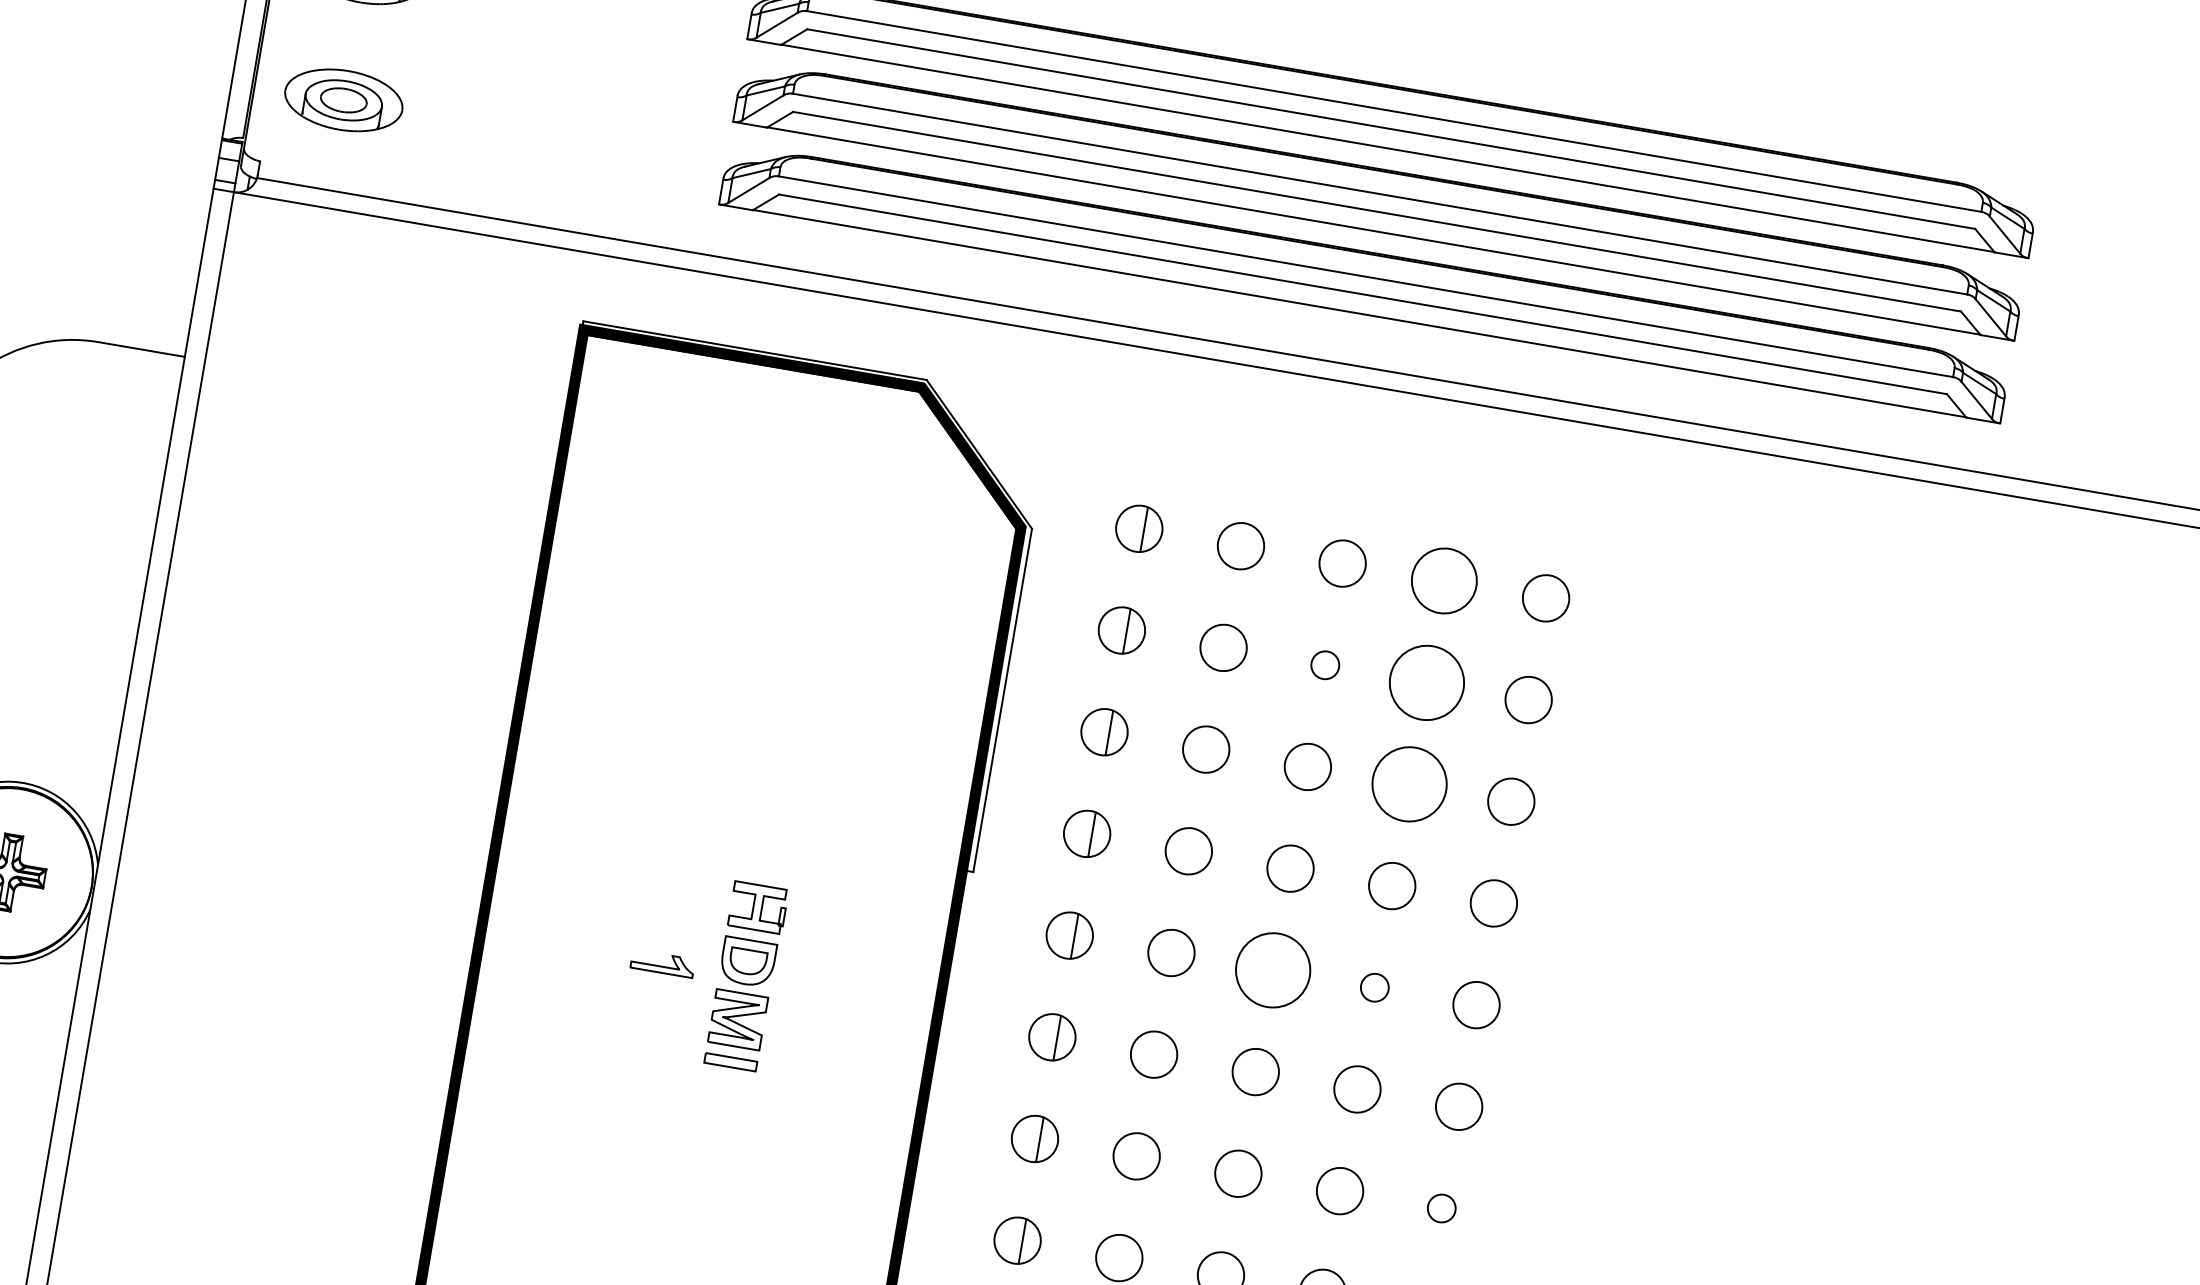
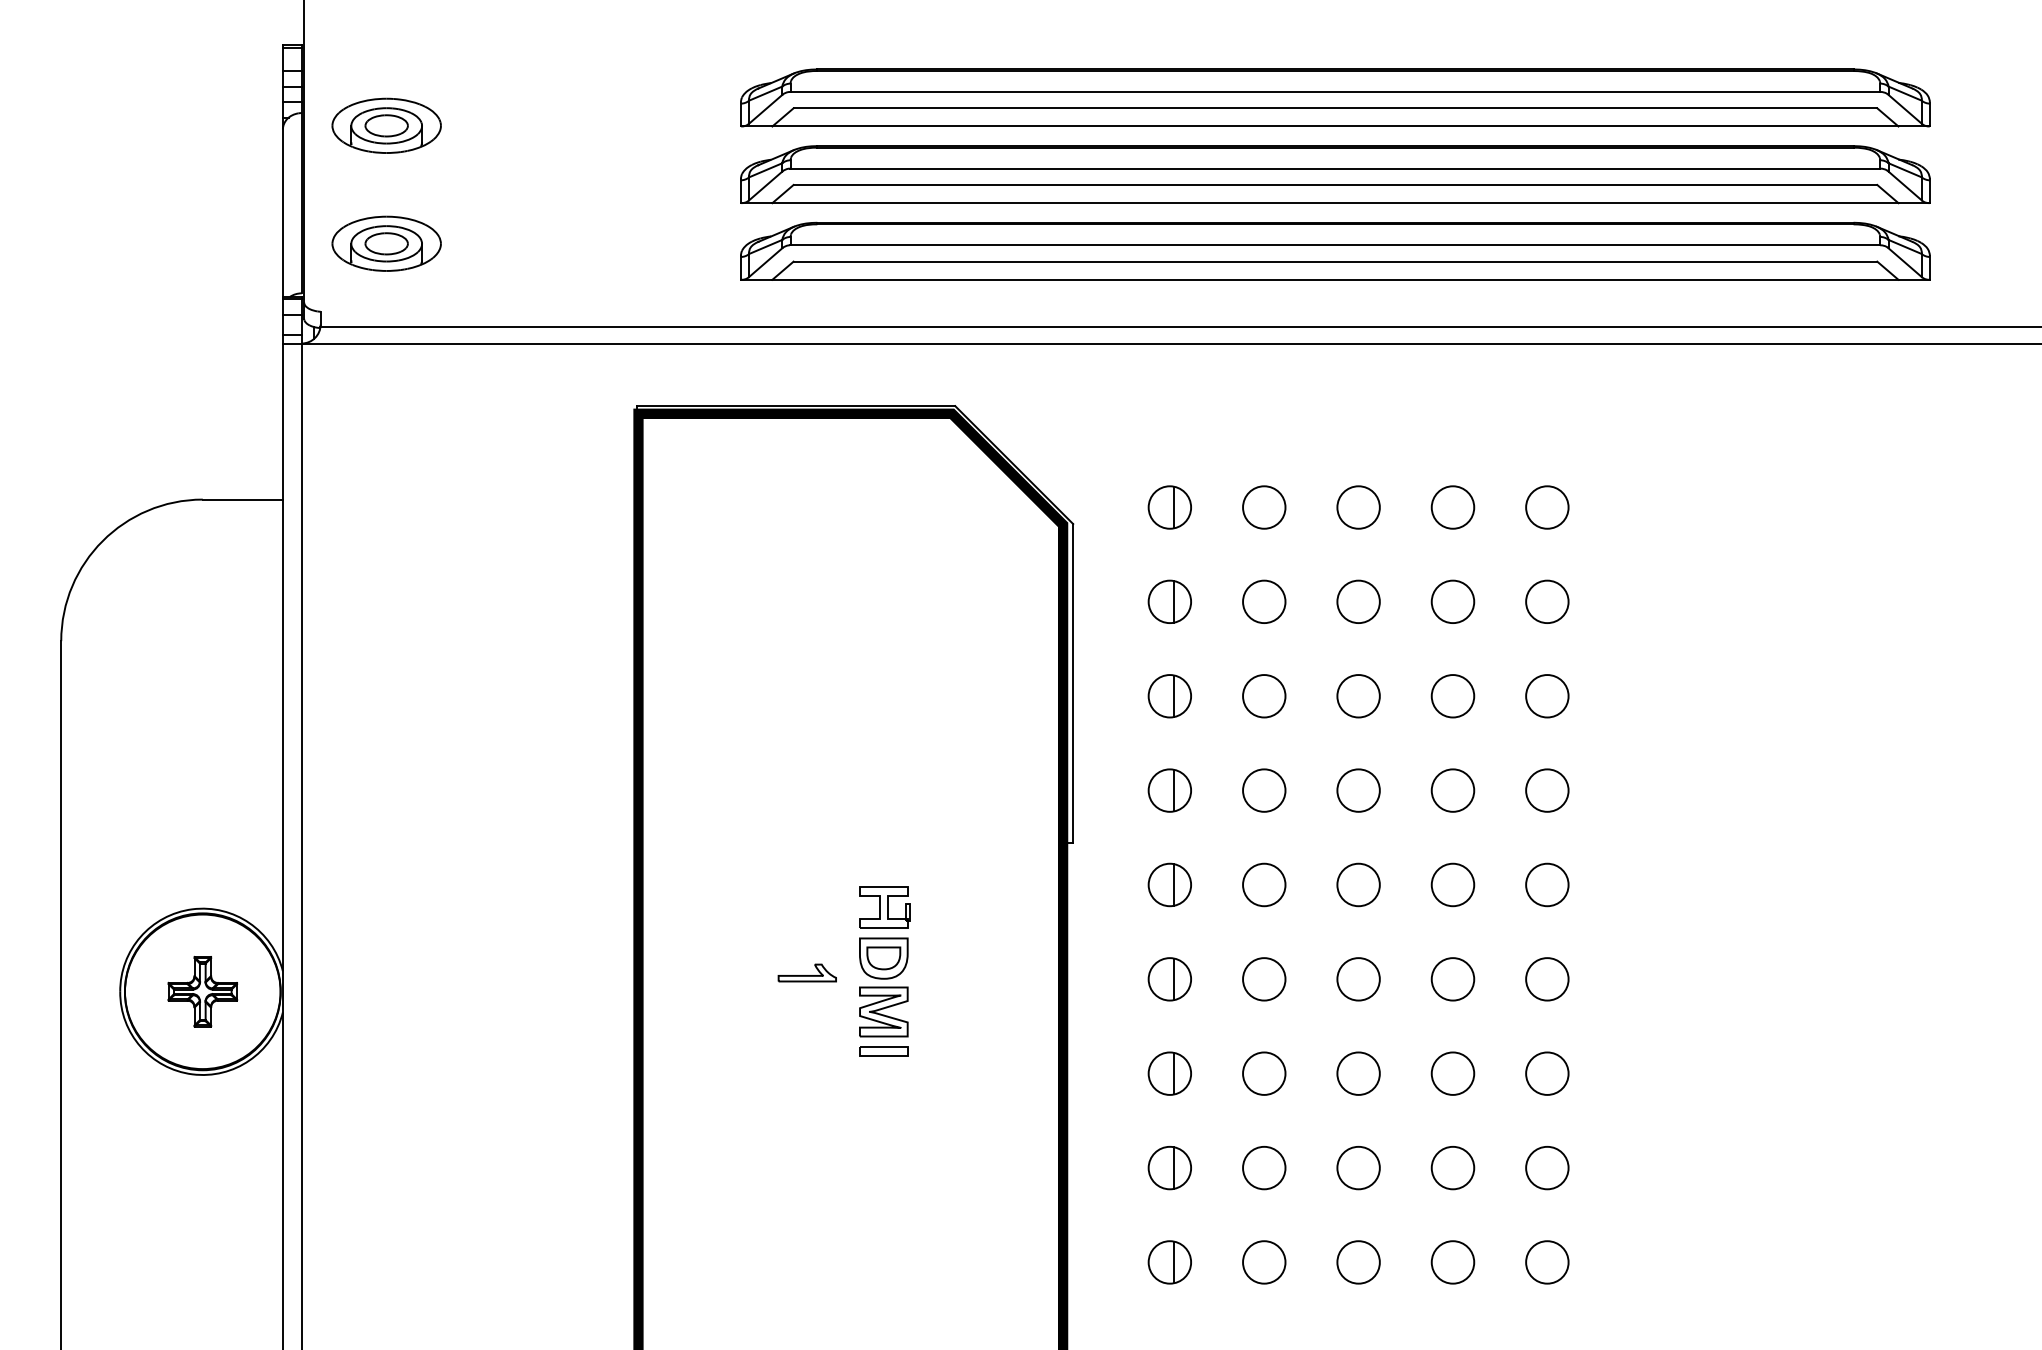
circle: (1443, 580) -> (1452, 507), size x0.71
circle: (1325, 664) -> (1358, 601), size x1.67
circle: (1426, 682) -> (1452, 601), size x0.62
circle: (1409, 784) -> (1452, 696), size x0.62
circle: (1273, 969) -> (1358, 884), size x0.62
circle: (1374, 987) -> (1452, 884), size x1.67
circle: (1441, 1208) -> (1547, 1073), size x1.67

